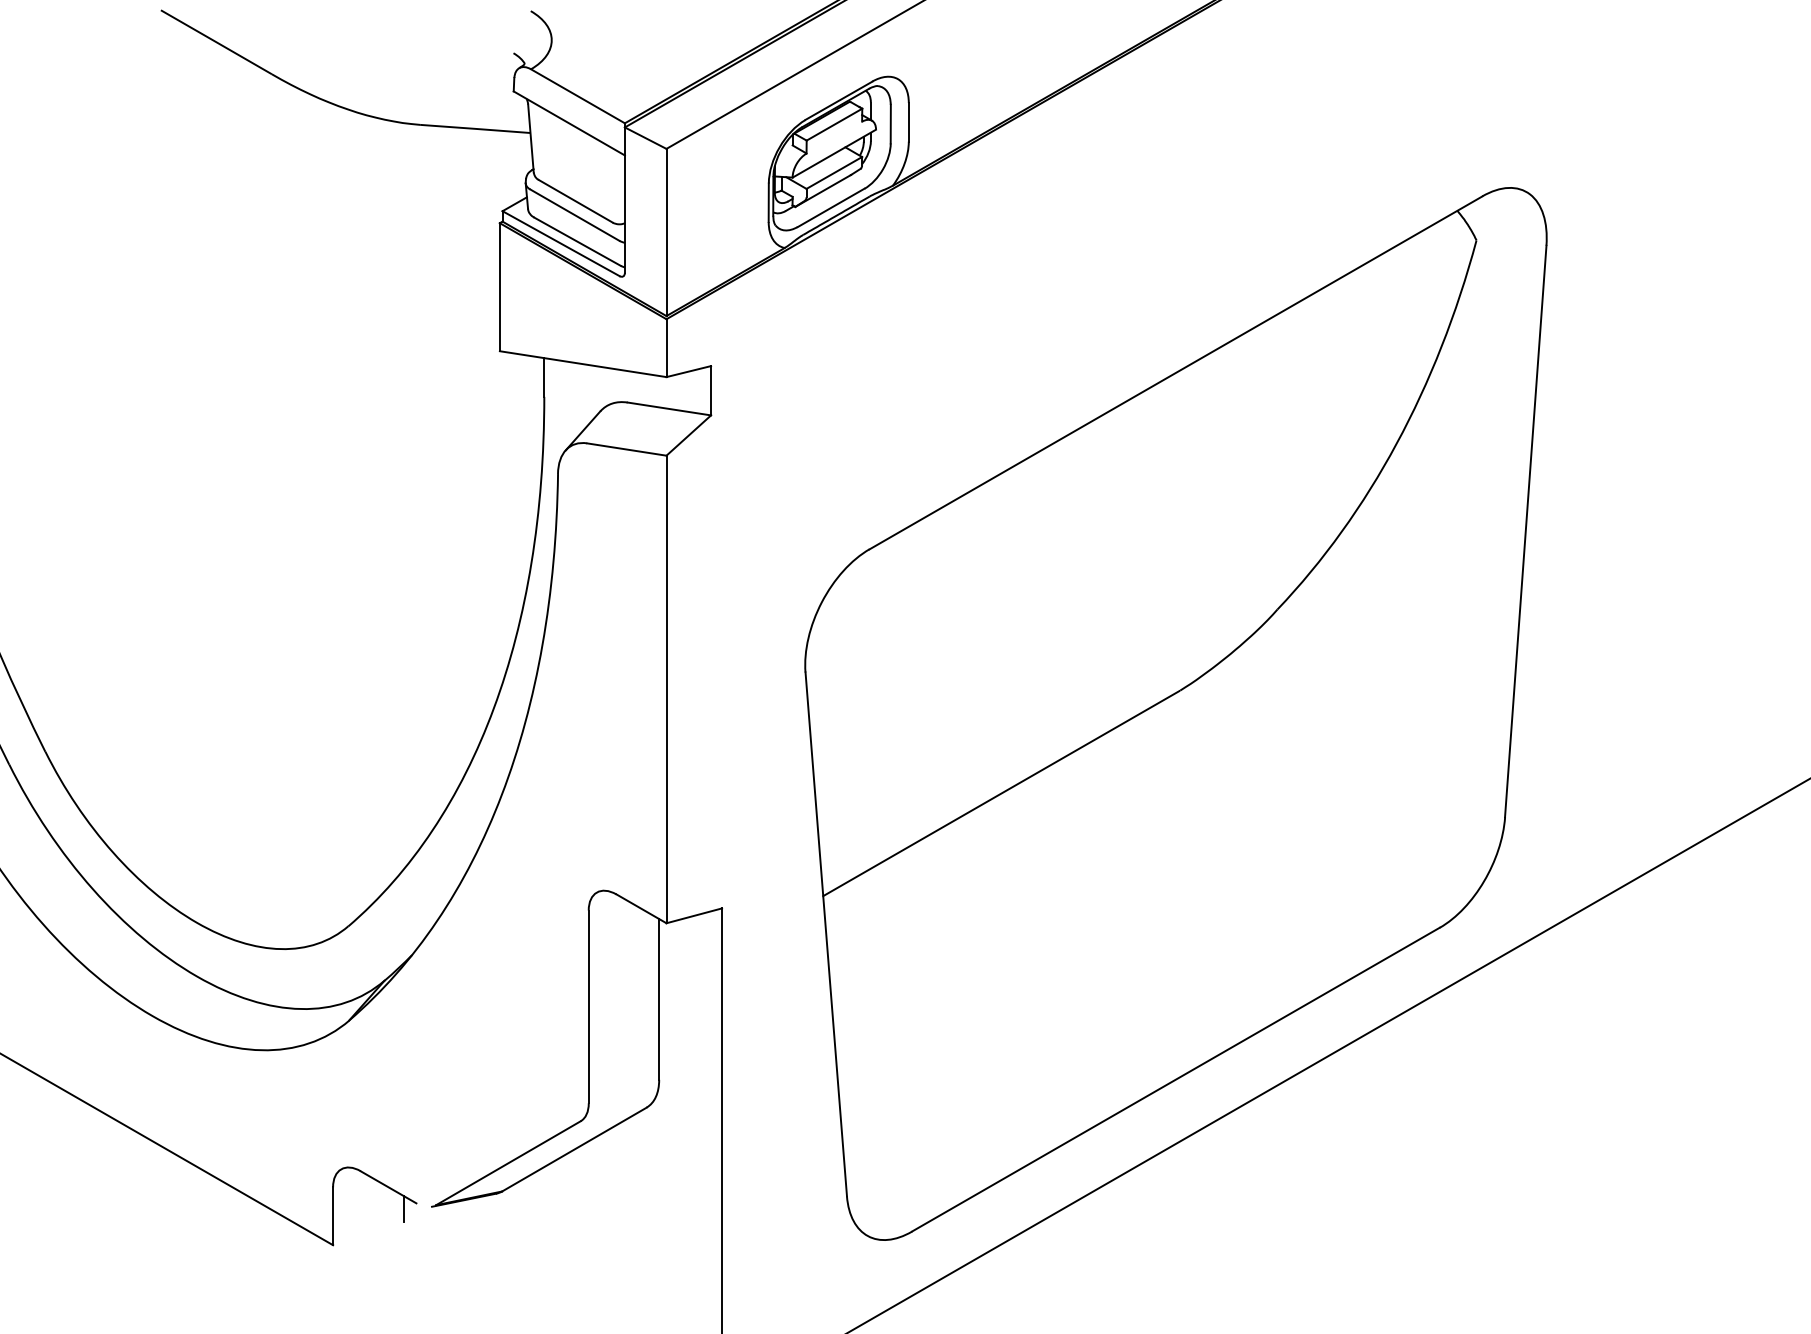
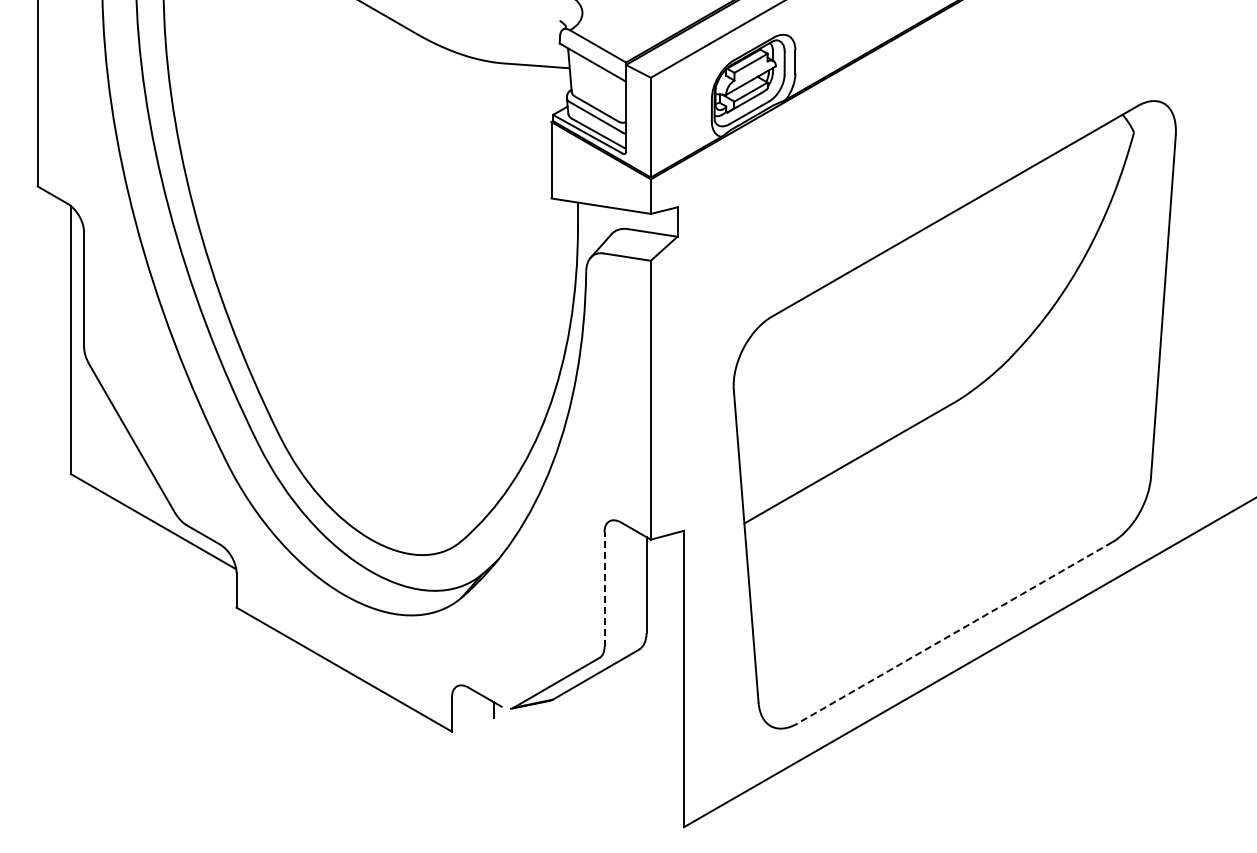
line: (588, 1006) -> (604, 589), solid -> dashed
line: (1175, 1078) -> (954, 632), solid -> dashed

